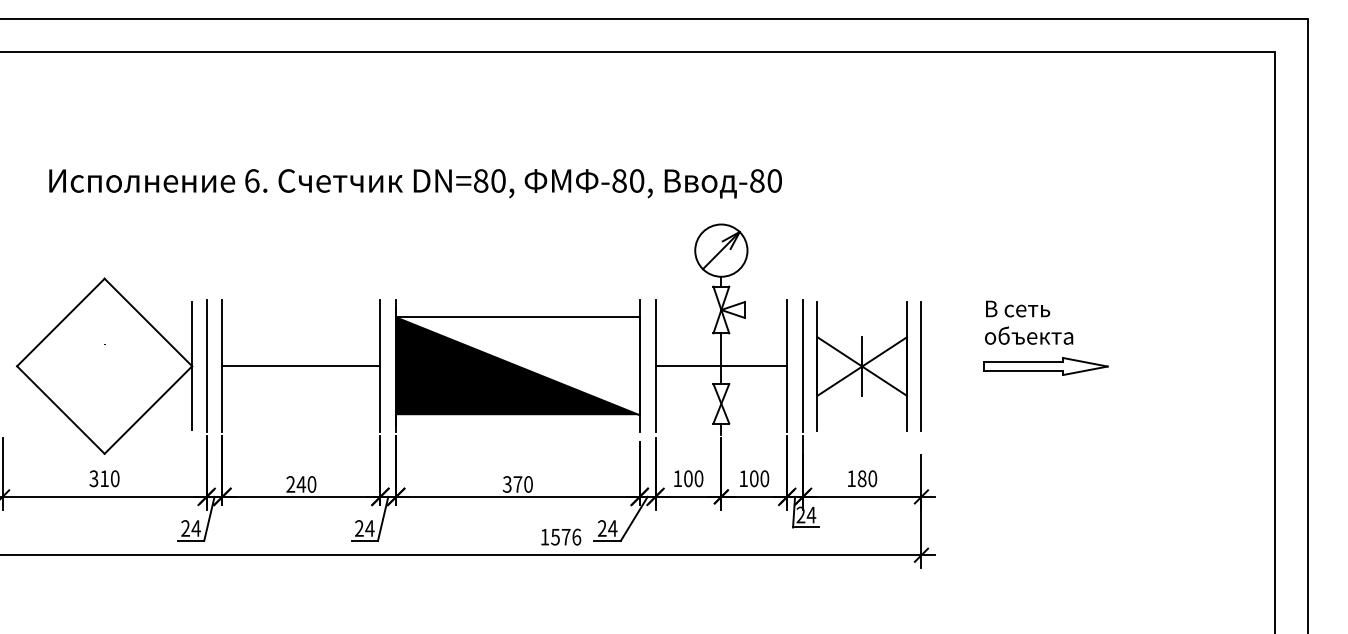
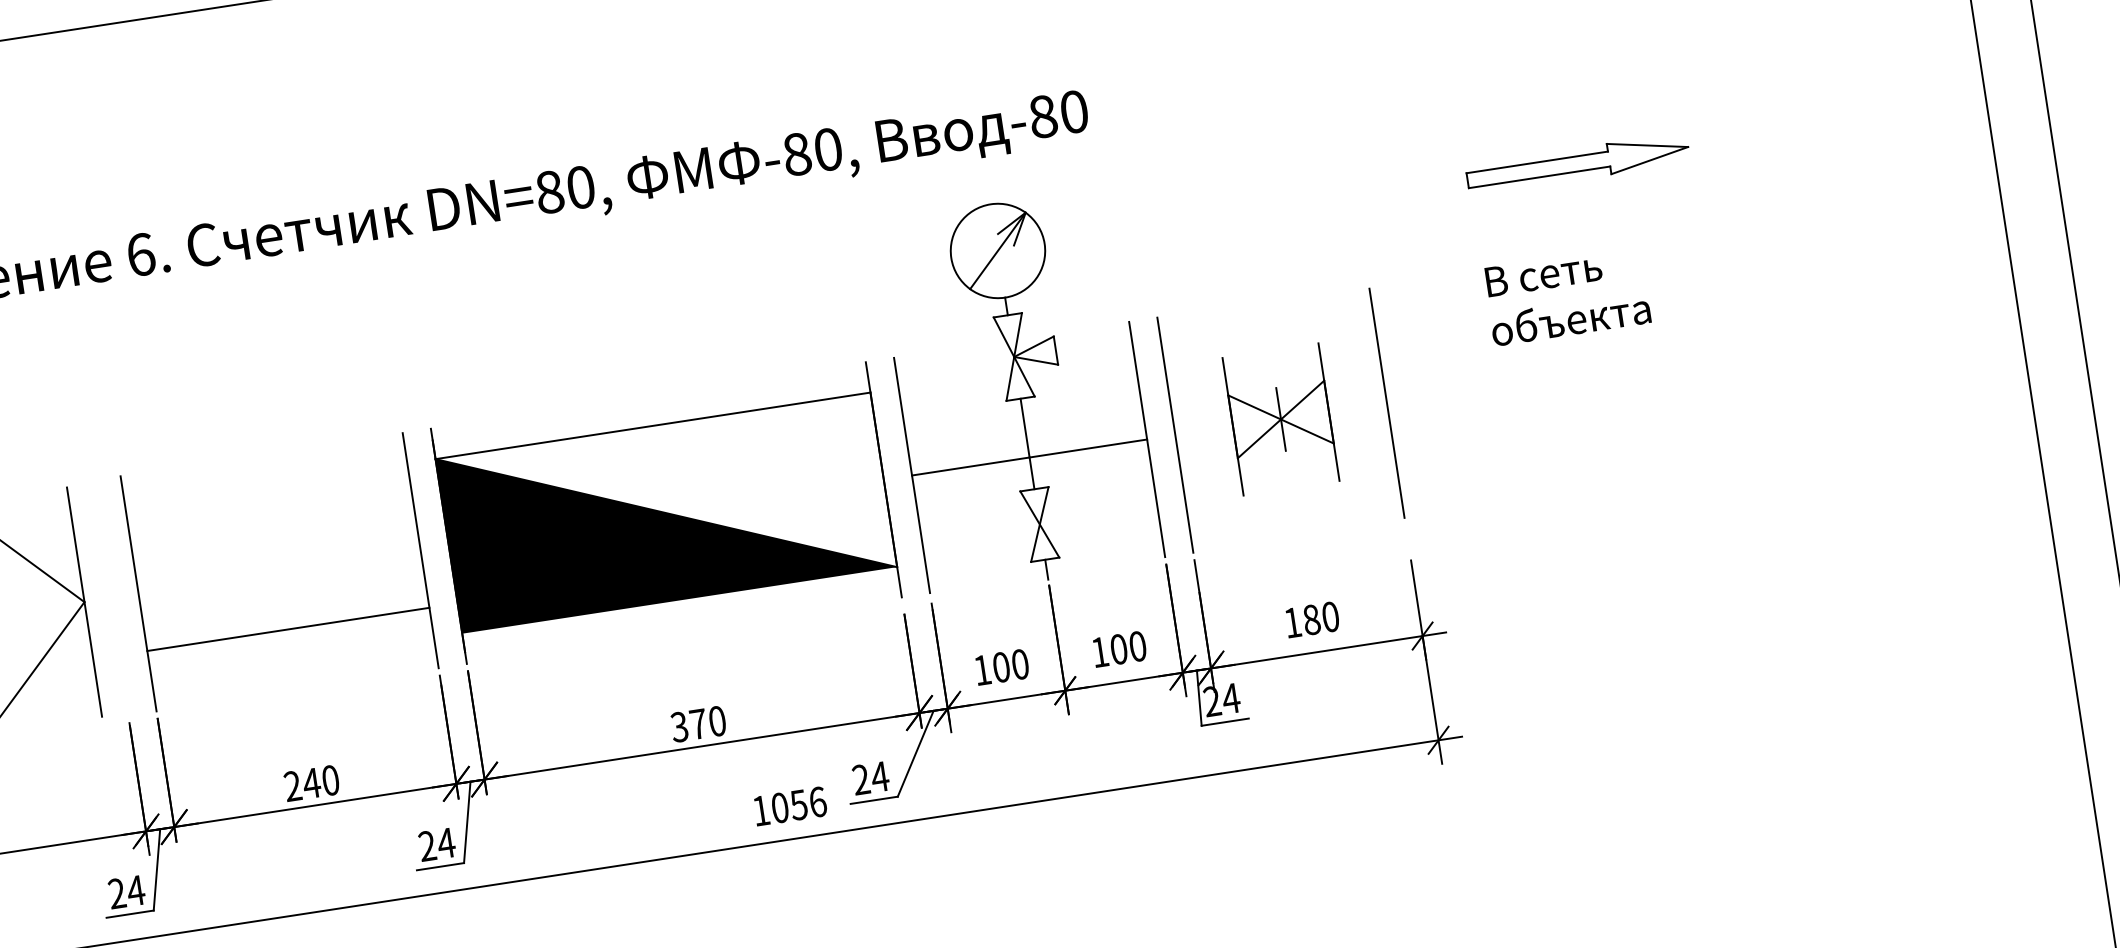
line: (206, 366) -> (110, 598), removed
line: (301, 366) -> (288, 629), moved
part: (861, 366) -> (1279, 419), size x0.6
part: (1045, 366) -> (1577, 163), moved
text: (560, 536) -> (788, 805), 1576 -> 1056

